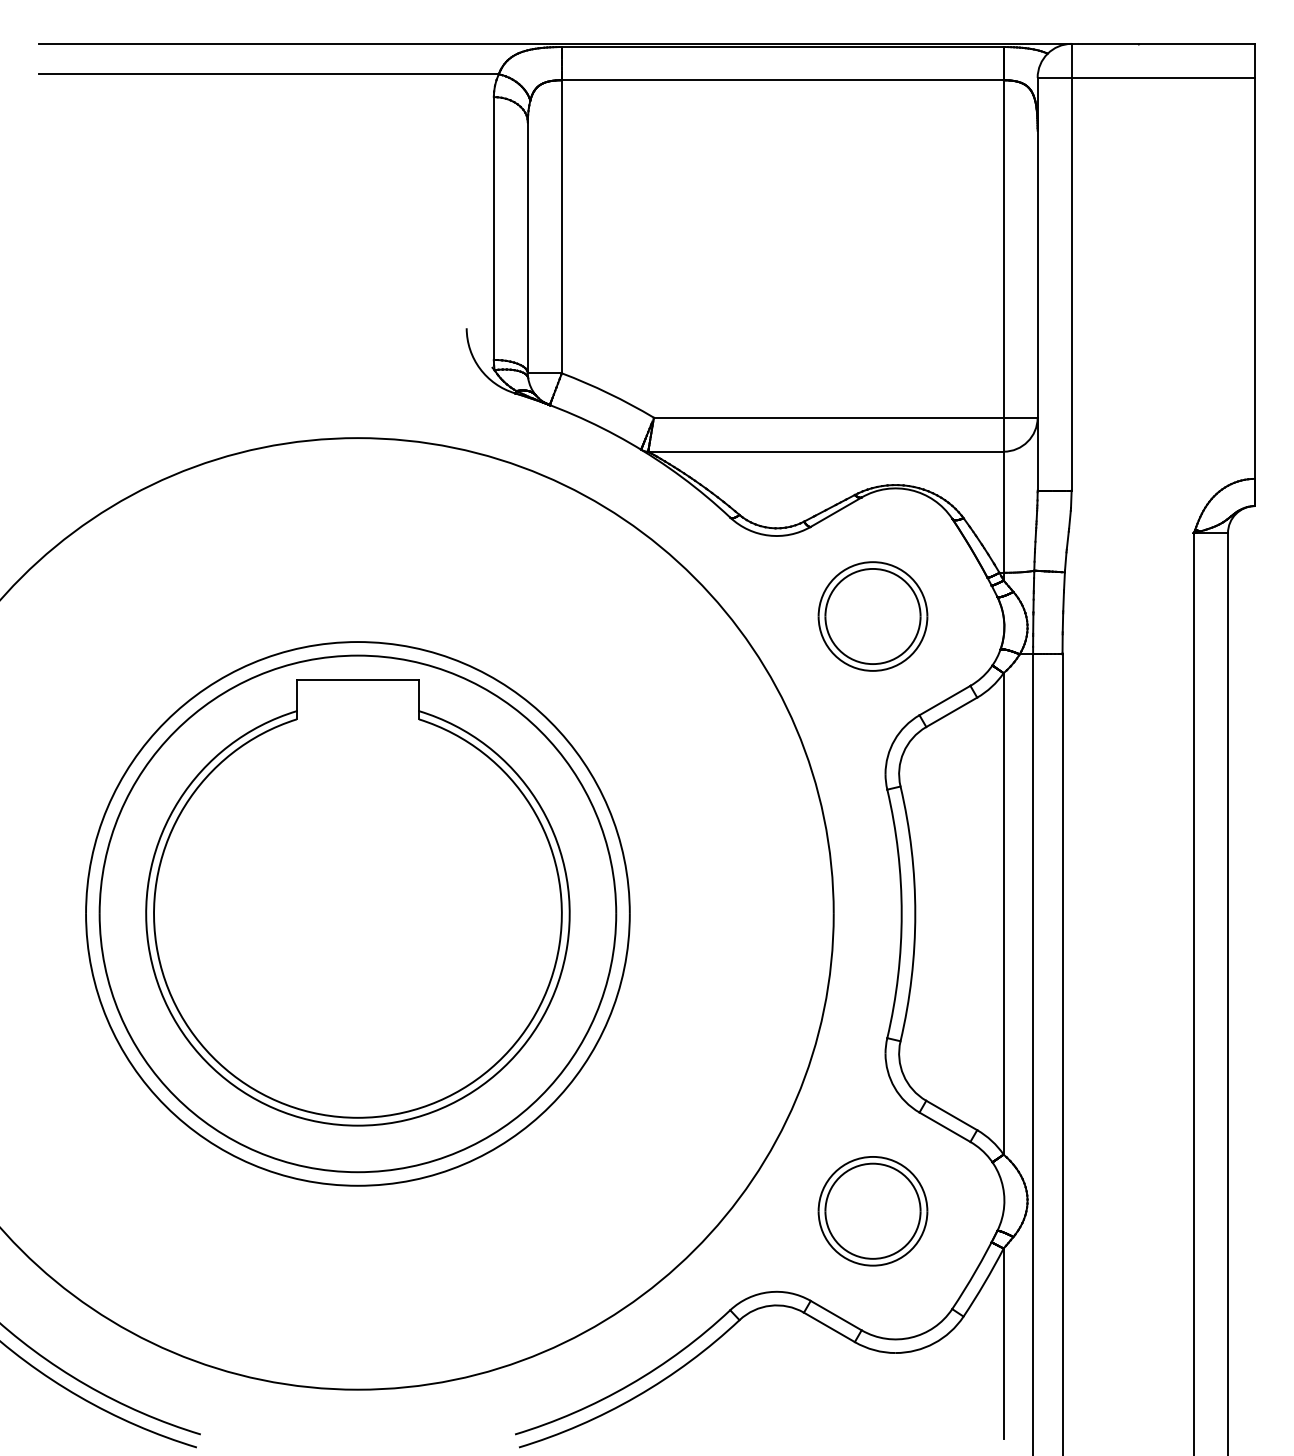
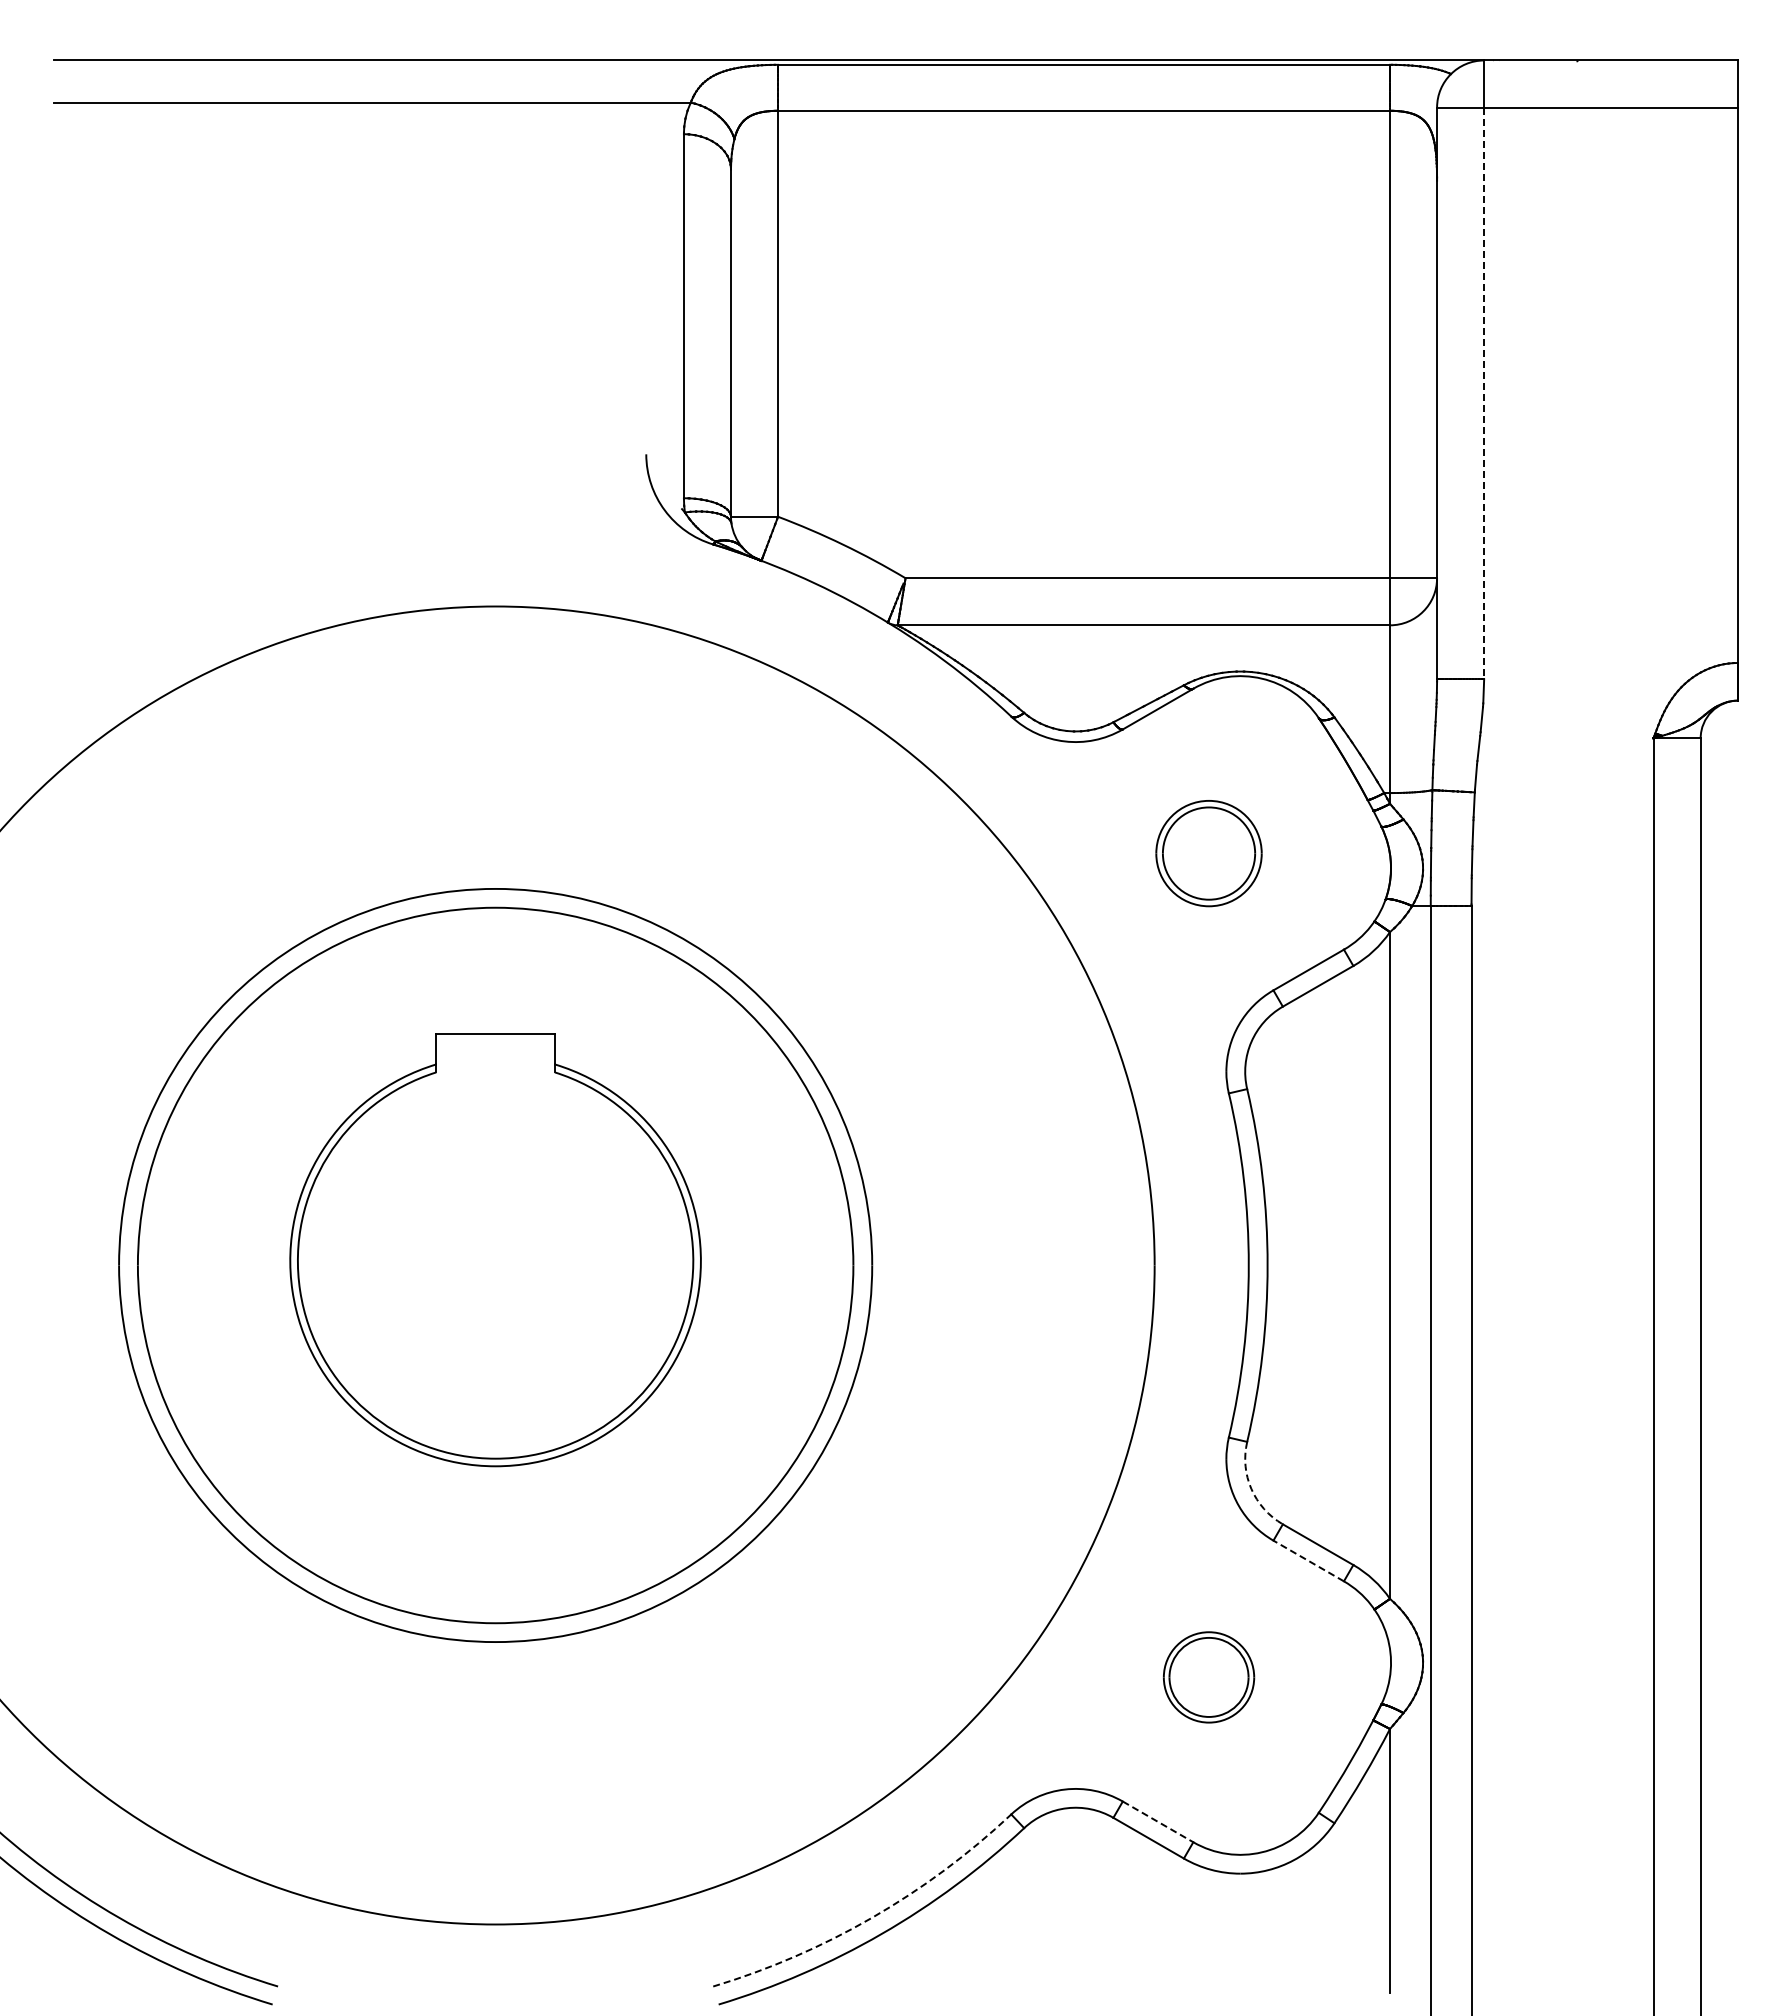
line: (1071, 284) -> (1484, 393), solid -> dashed
part: (872, 616) -> (1208, 853), size x0.7
part: (357, 903) -> (495, 1250), size x0.7
arc: (903, 1075) -> (1251, 1489), solid -> dashed
line: (944, 1126) -> (1308, 1560), solid -> dashed
part: (872, 1211) -> (1208, 1677), size x0.6
line: (836, 1315) -> (1158, 1821), solid -> dashed
arc: (630, 1384) -> (872, 1917), solid -> dashed

